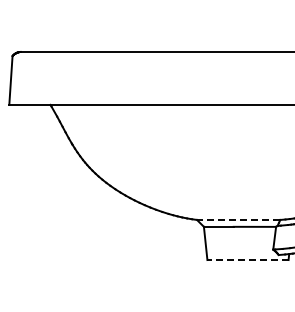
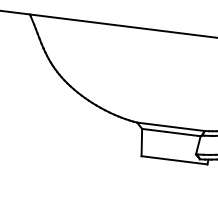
line: (238, 219) -> (170, 126), dashed -> solid
line: (248, 260) -> (174, 160), dashed -> solid

